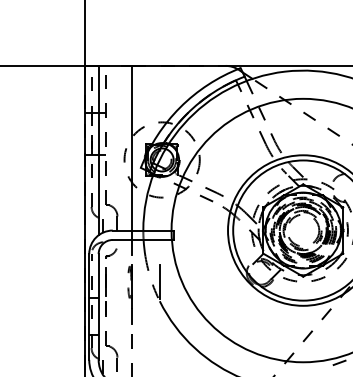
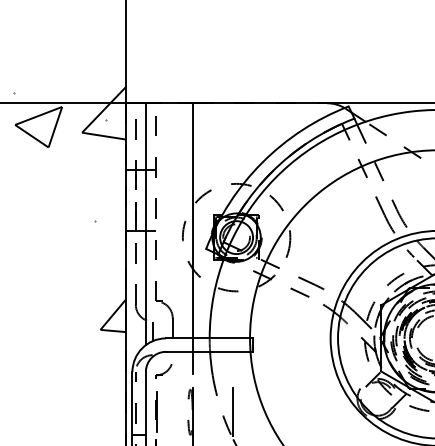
hatch: (45, 140) -> (69, 209), added

